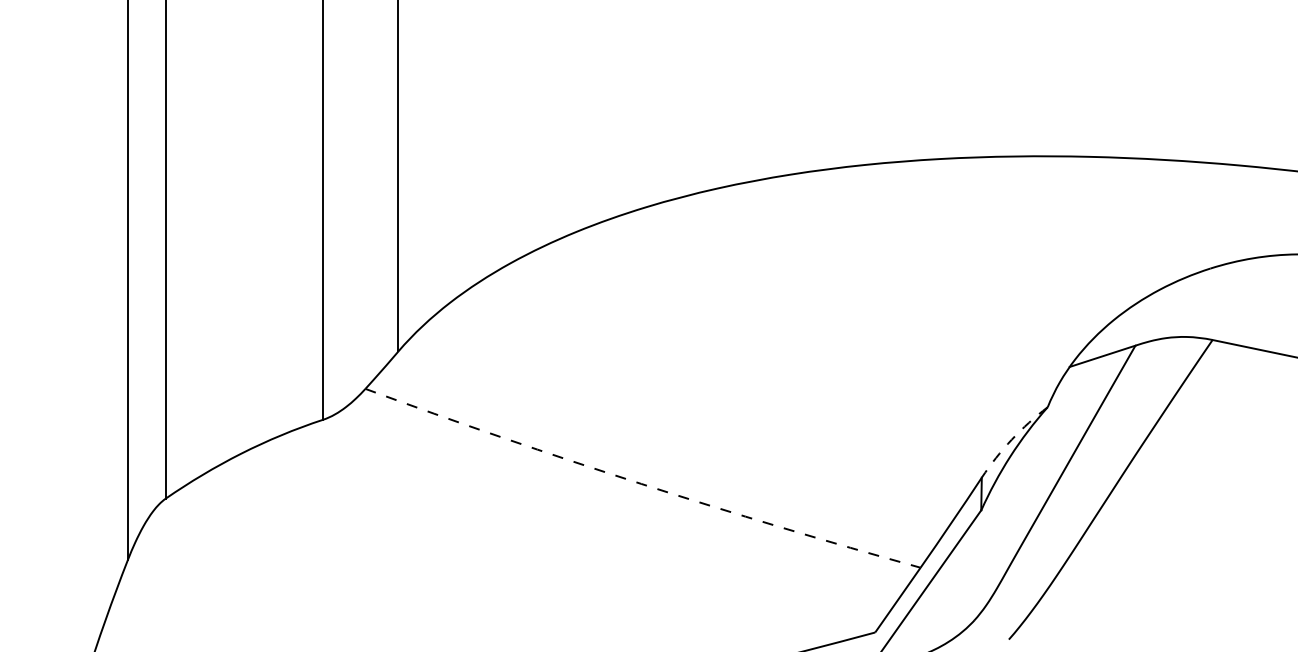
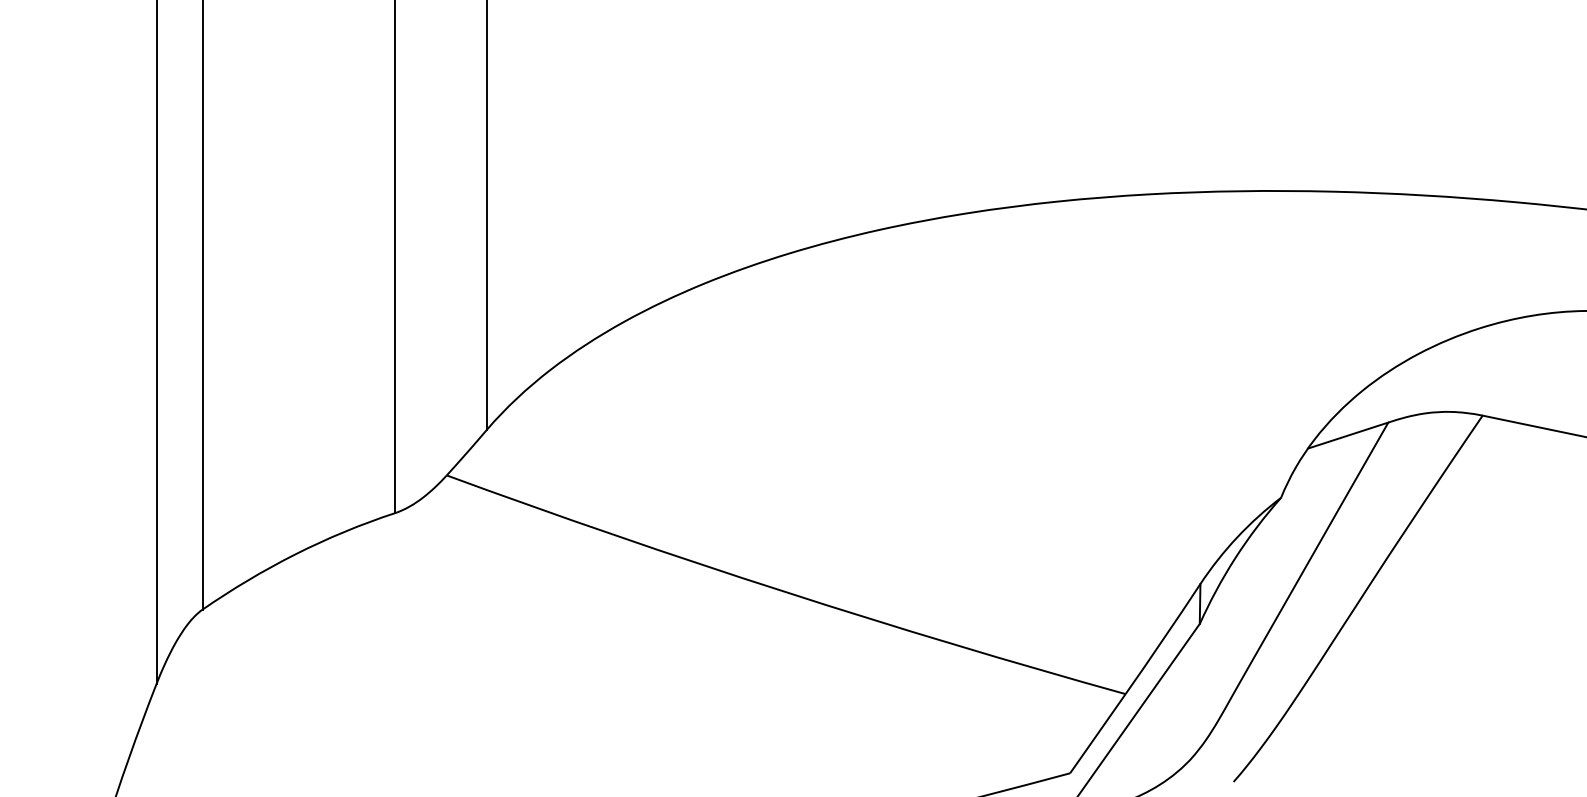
arc: (1012, 439) -> (1237, 537), dashed -> solid
arc: (641, 483) -> (784, 591), dashed -> solid

